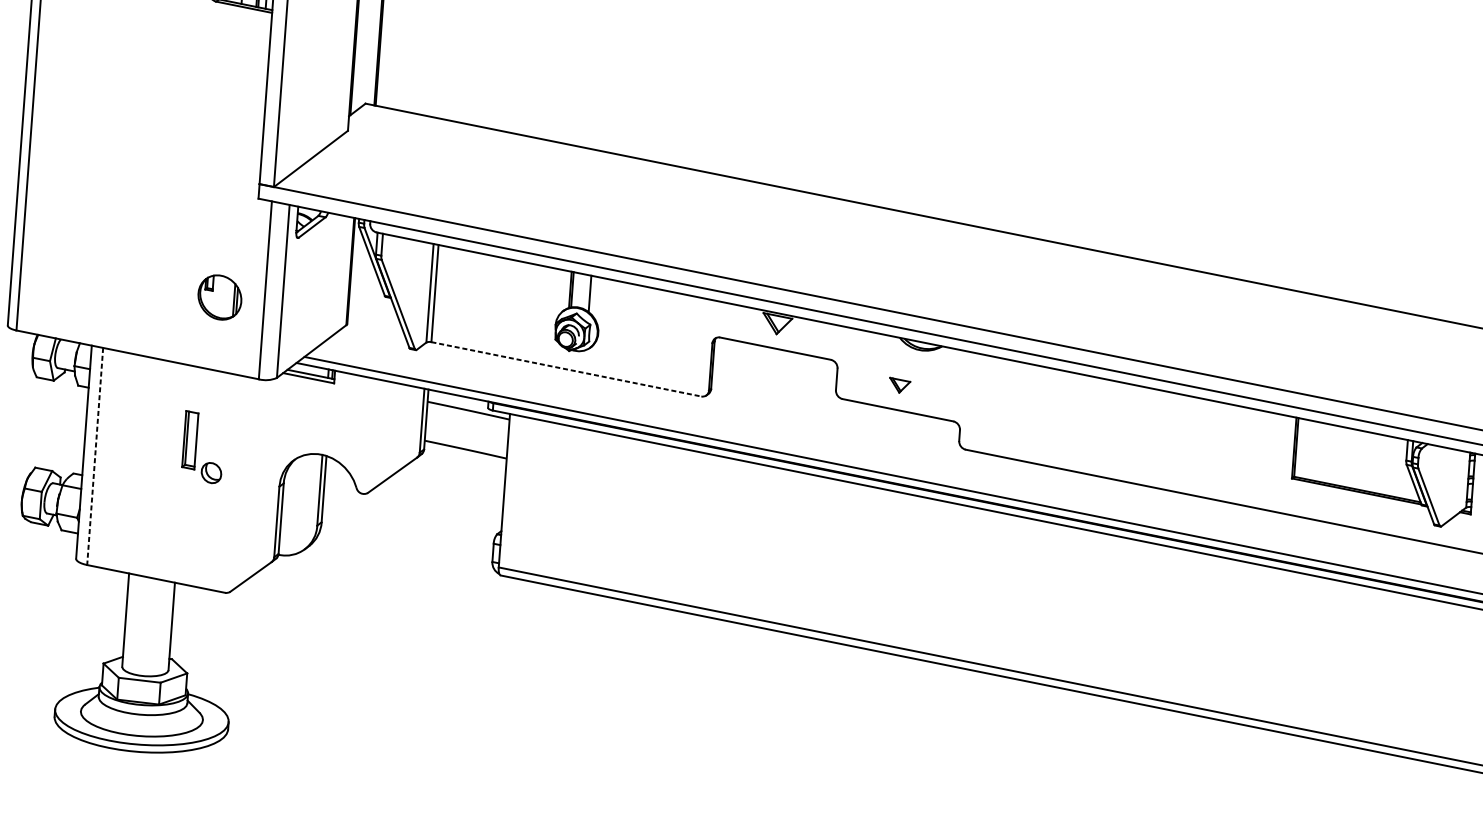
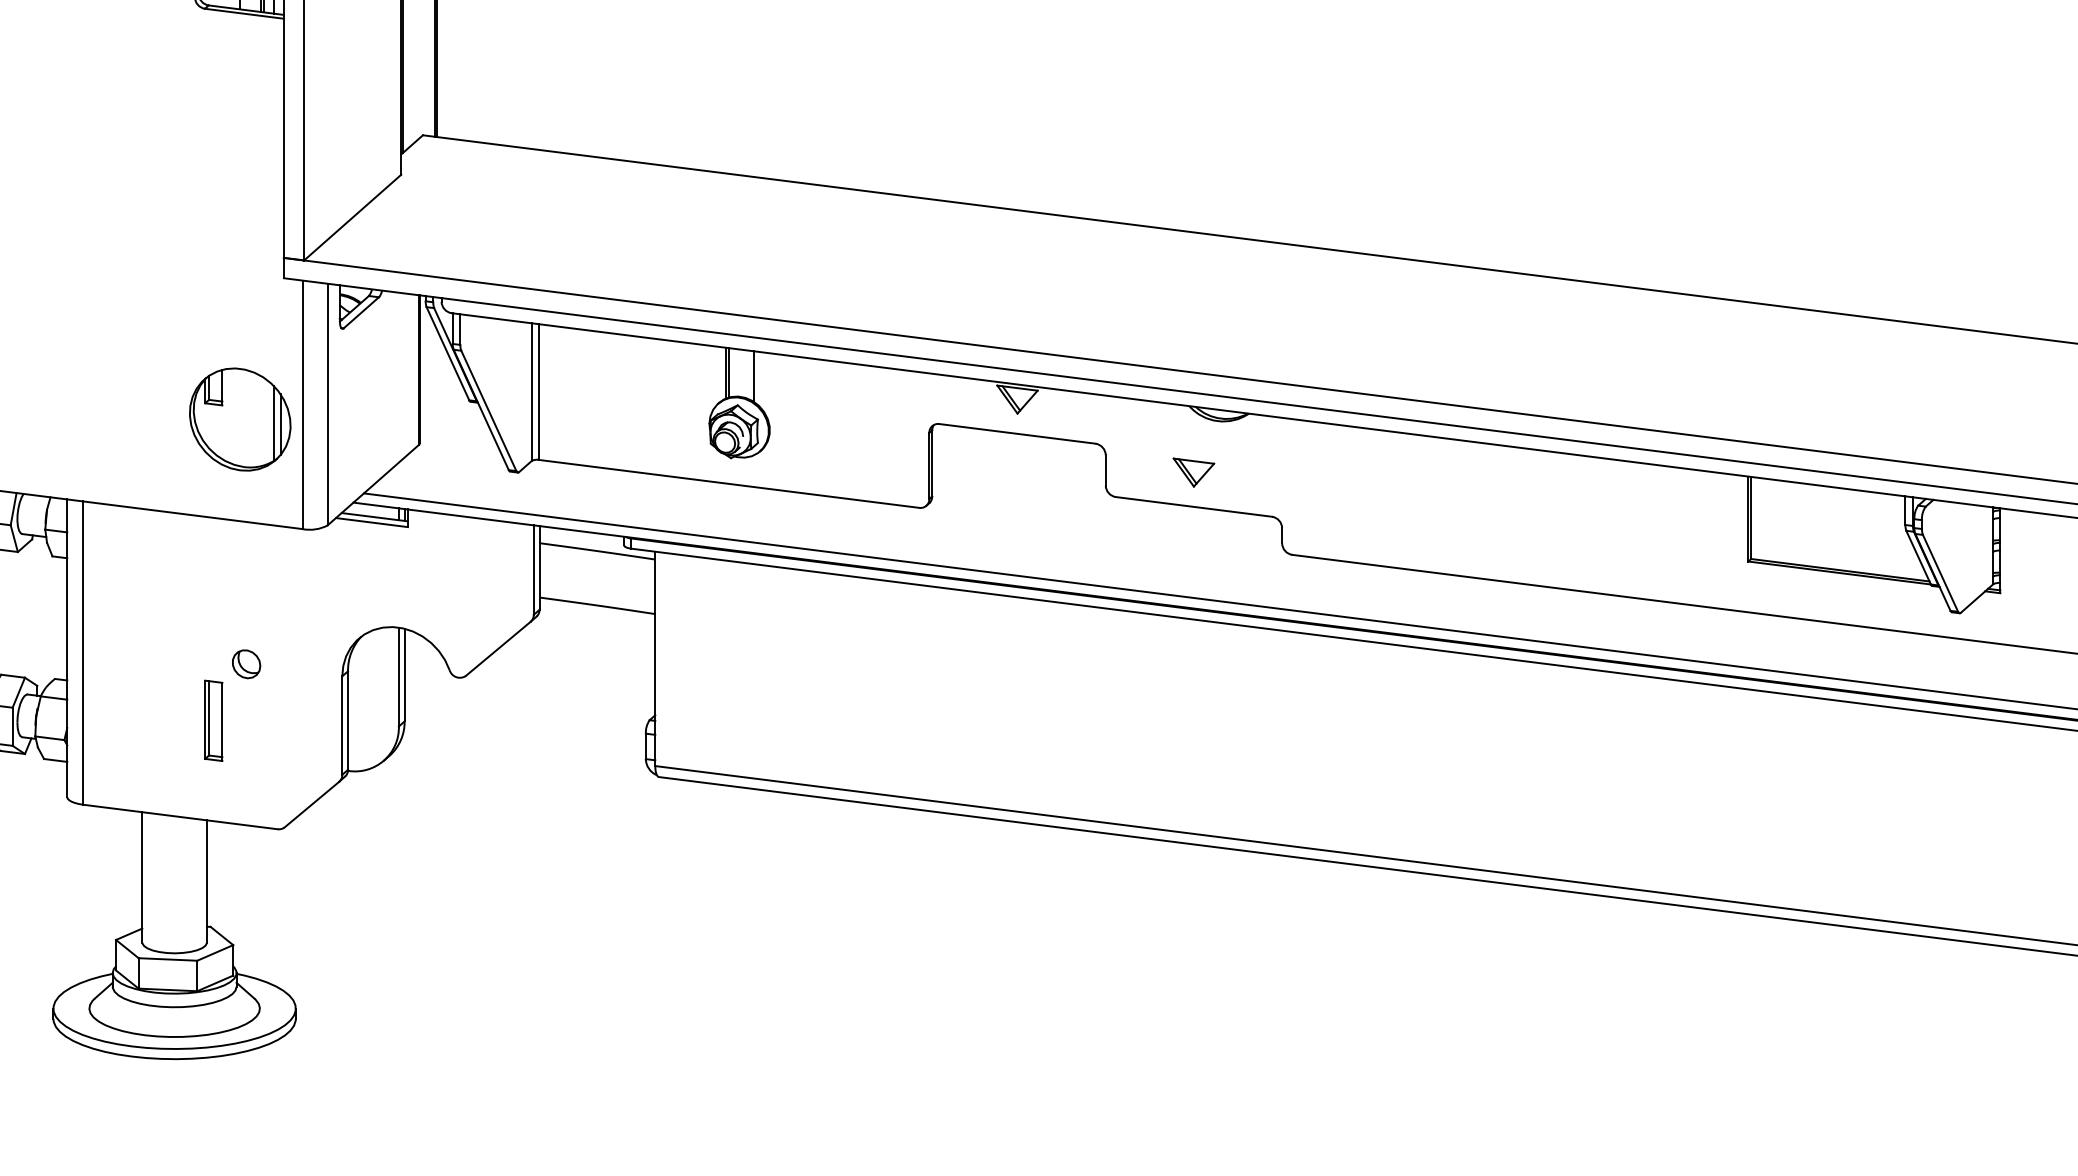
part: (220, 297) -> (240, 419), size x1.67
line: (566, 369) -> (729, 483), dashed -> solid
part: (899, 385) -> (1193, 472), size x1.43
part: (190, 440) -> (213, 720), moved
line: (95, 456) -> (83, 653), dashed -> solid

